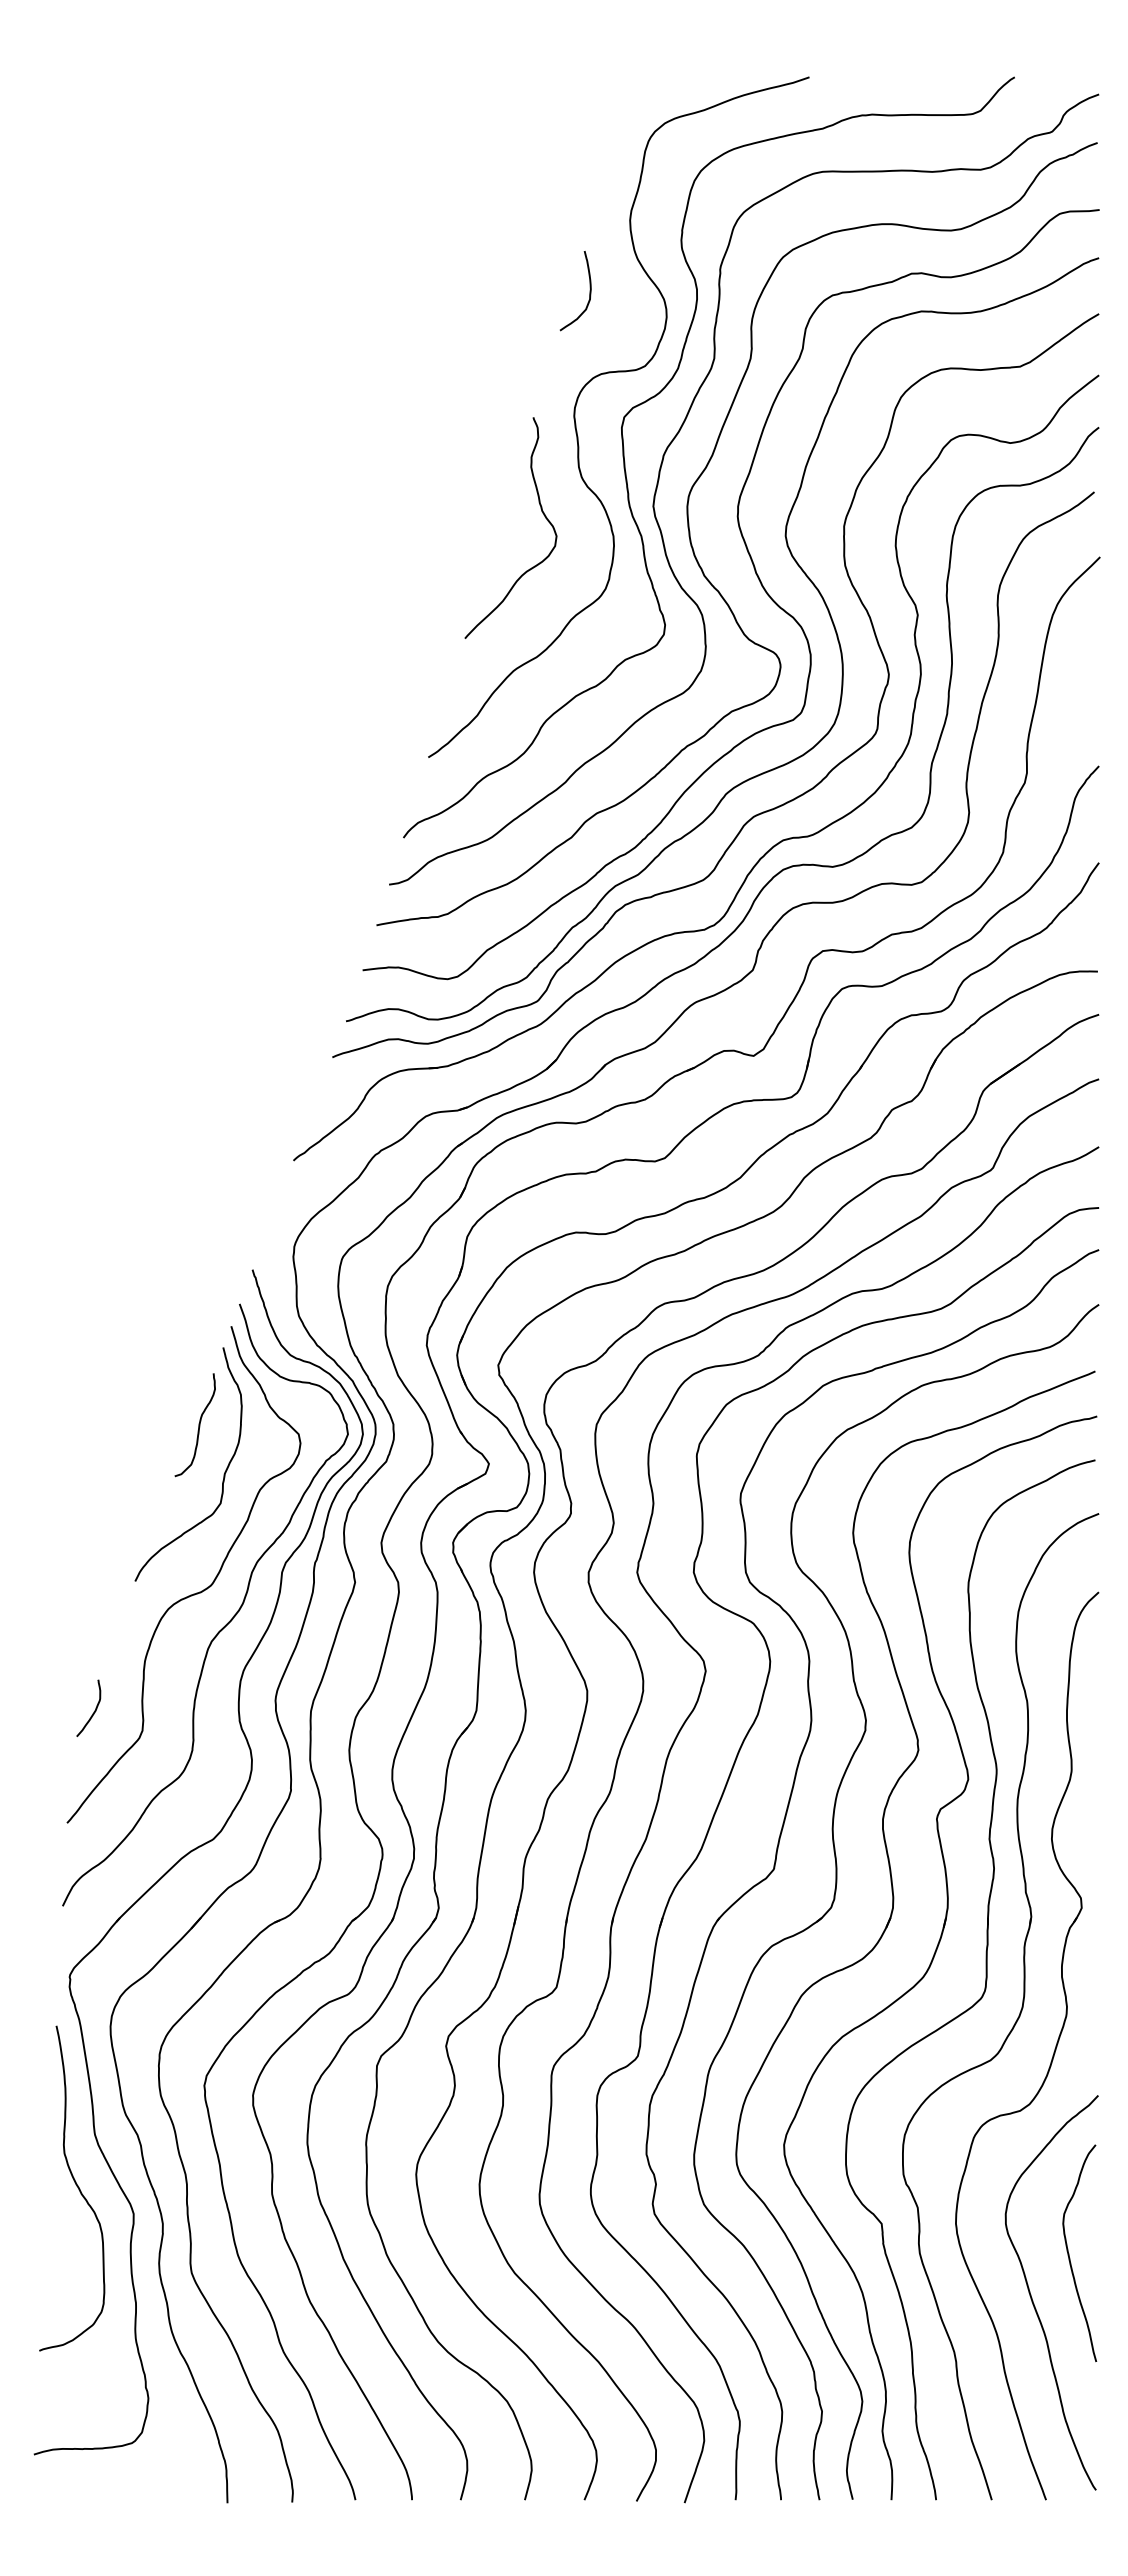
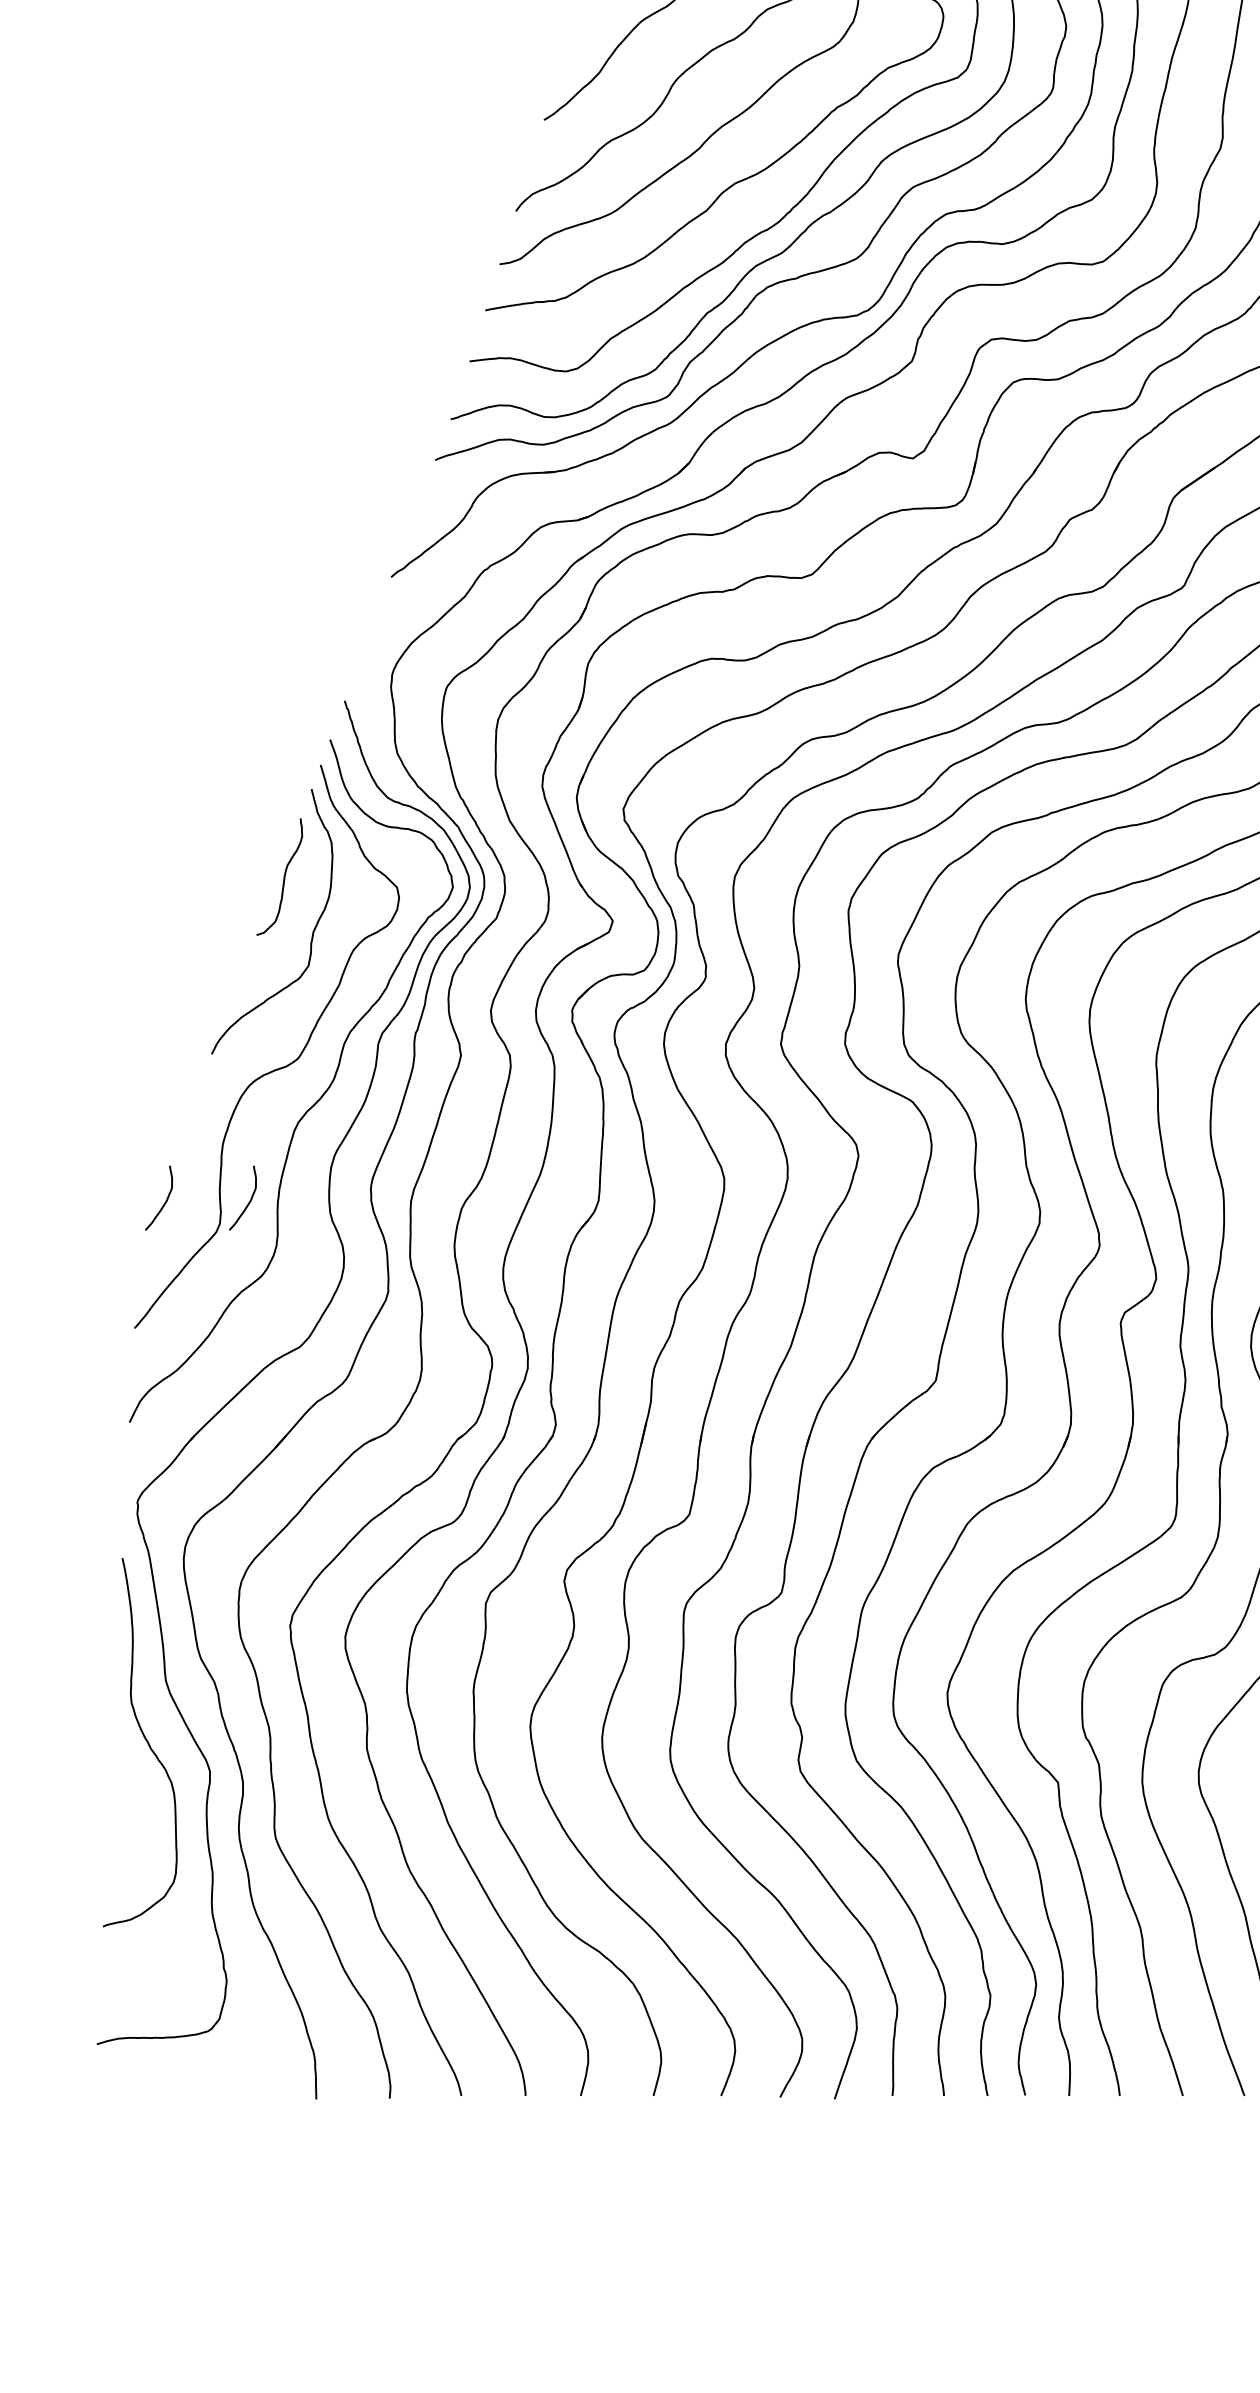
curve: (168, 1710) -> (249, 1200), added

